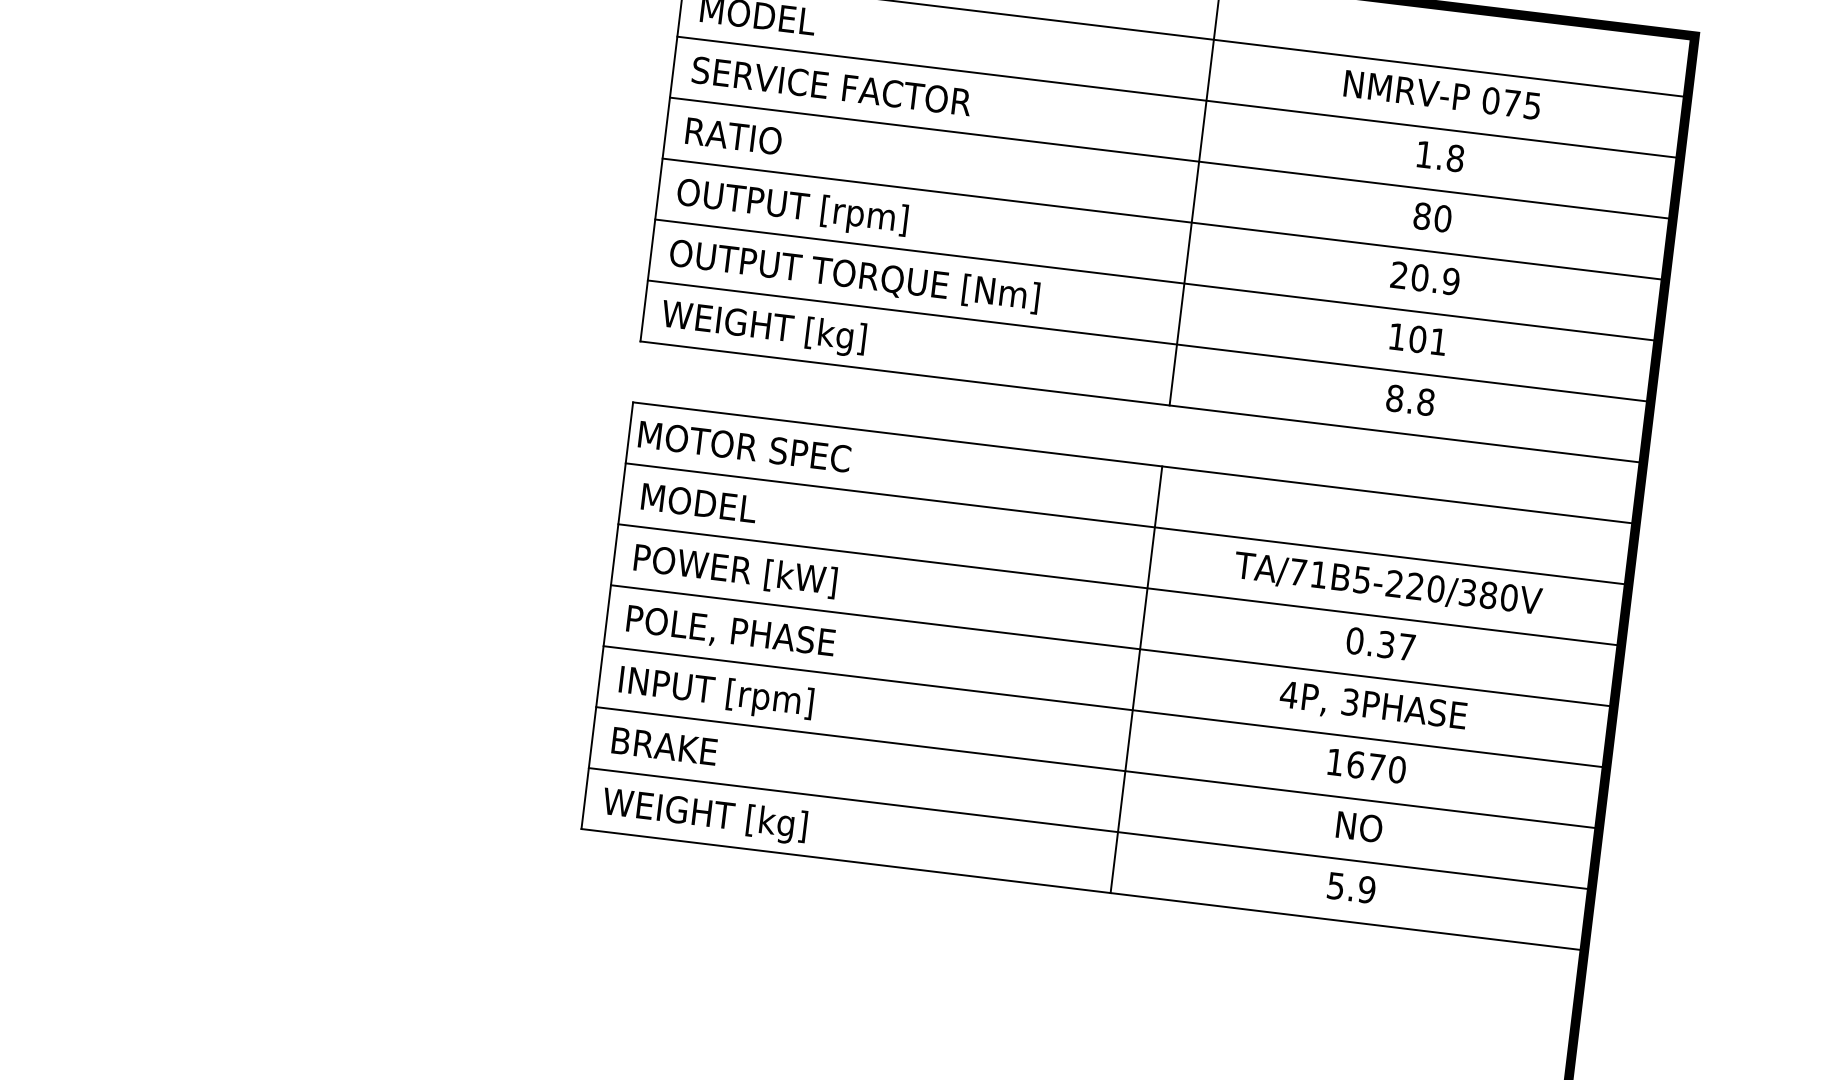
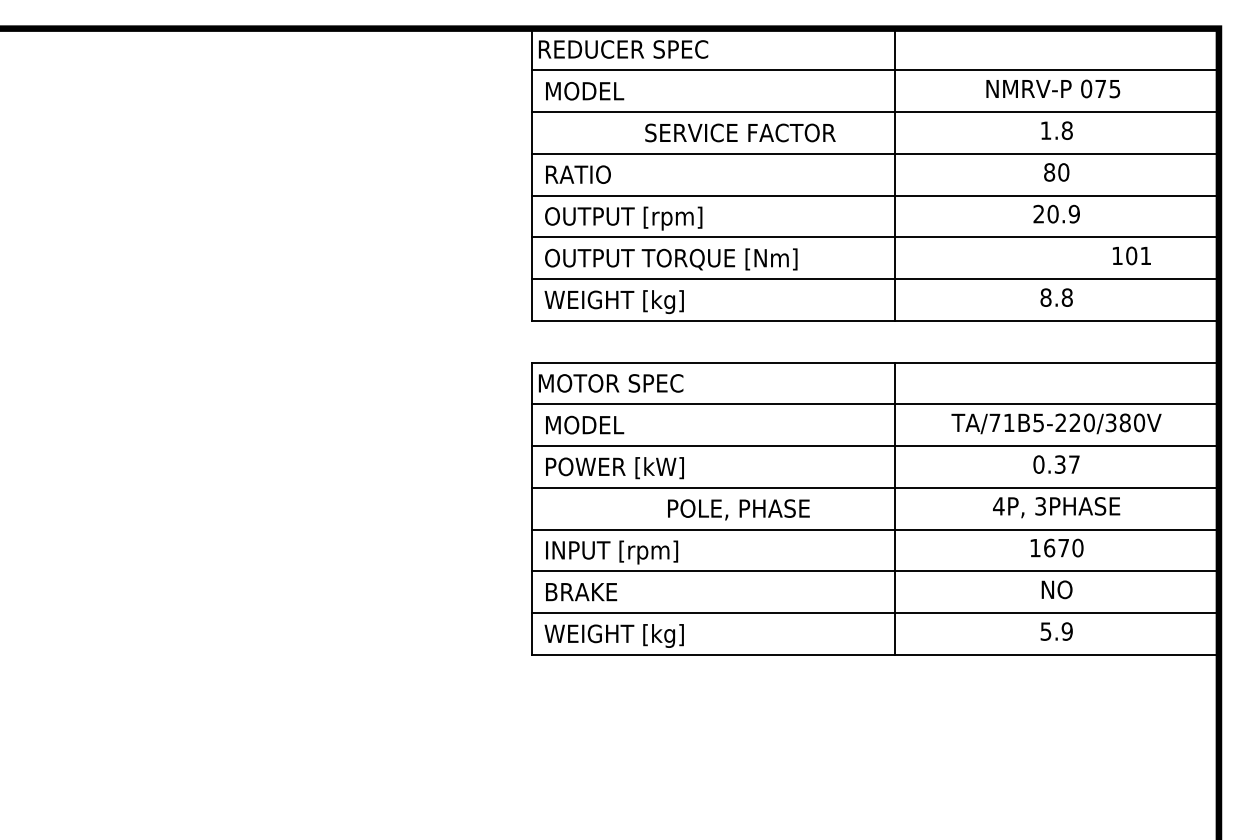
text: (831, 85) -> (740, 132), moved
text: (1417, 338) -> (1131, 255), moved
text: (730, 631) -> (738, 509), moved

